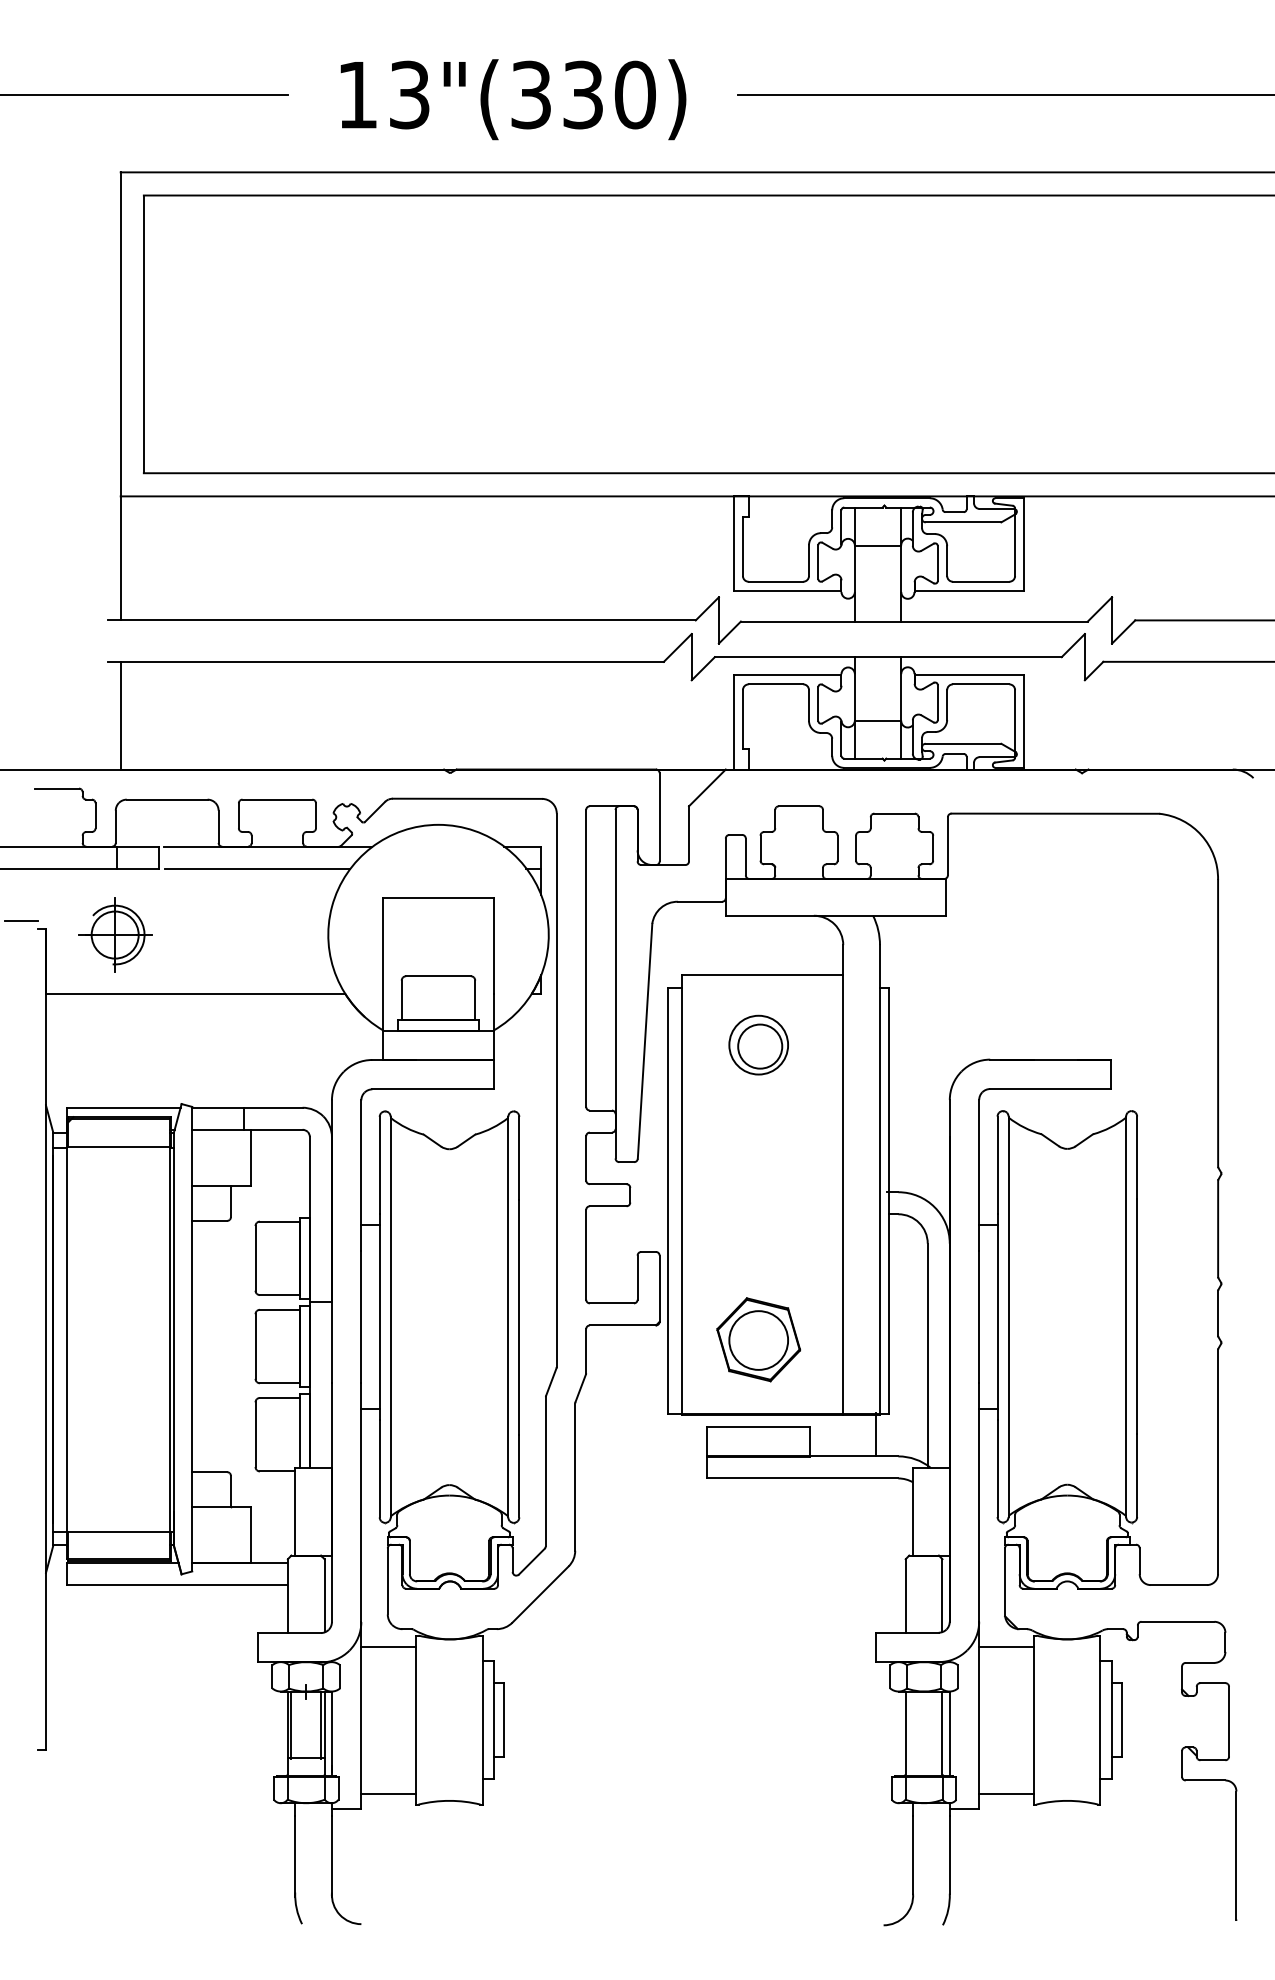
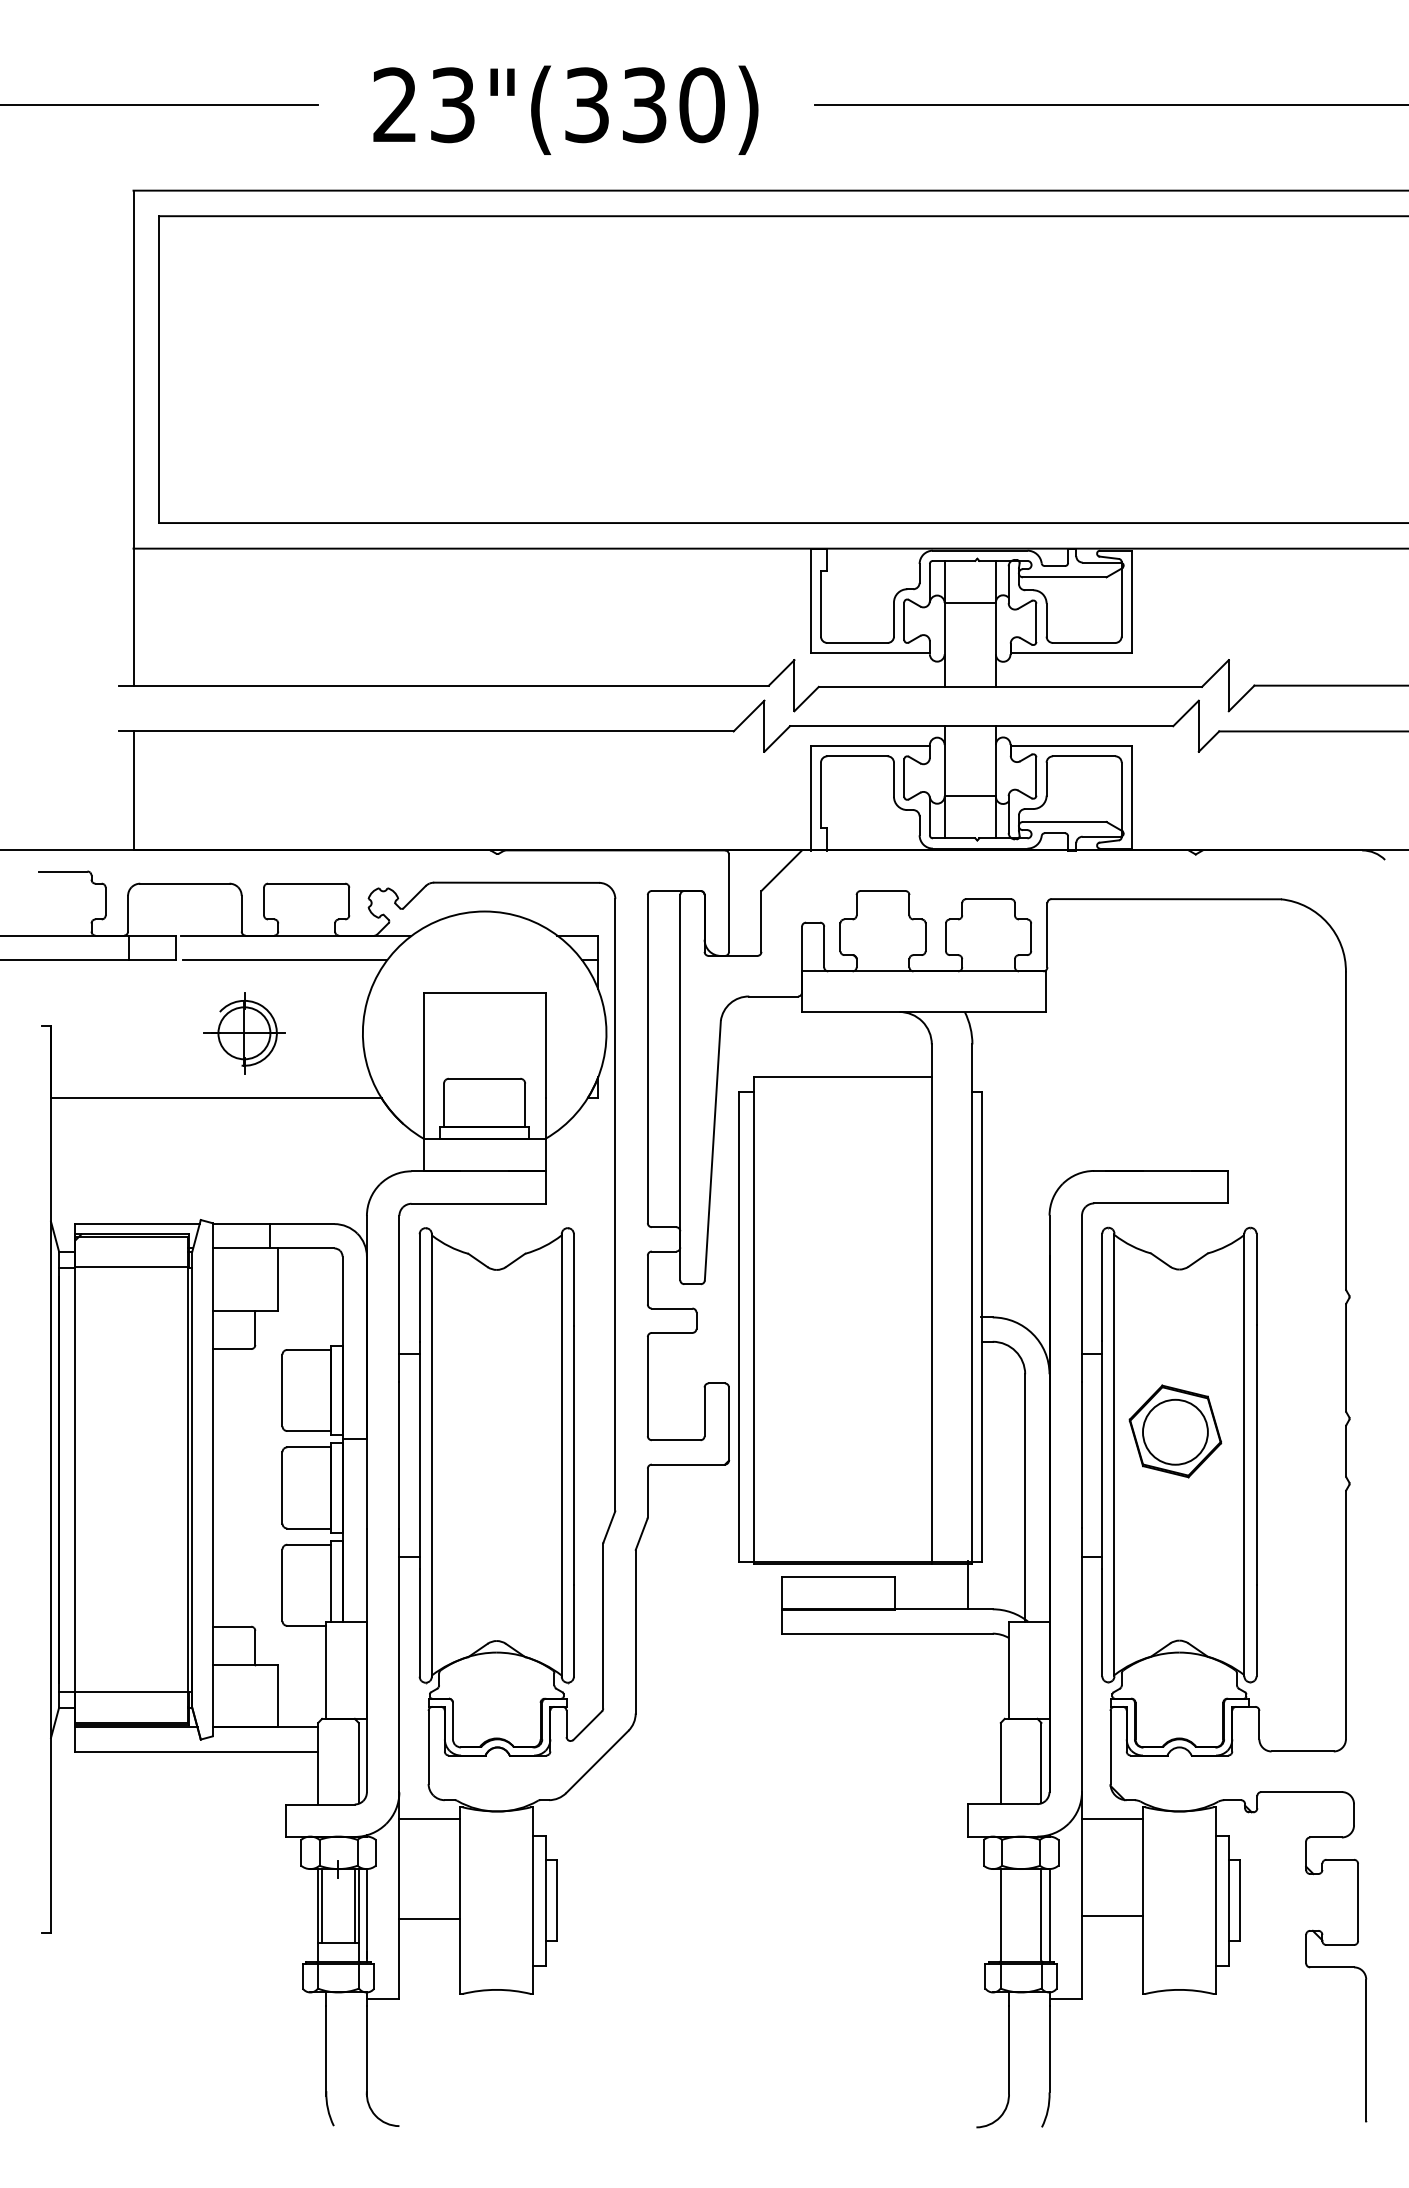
text: (356, 94) -> (394, 104), 13"(330) -> 23"(330)
line: (21, 921) -> (23, 1018), removed
part: (115, 935) -> (244, 1033), moved
part: (758, 1044) -> (838, 1154), removed
part: (758, 1339) -> (1175, 1431), moved
line: (388, 1793) -> (429, 1918), moved
line: (1006, 1793) -> (1112, 1915), moved

